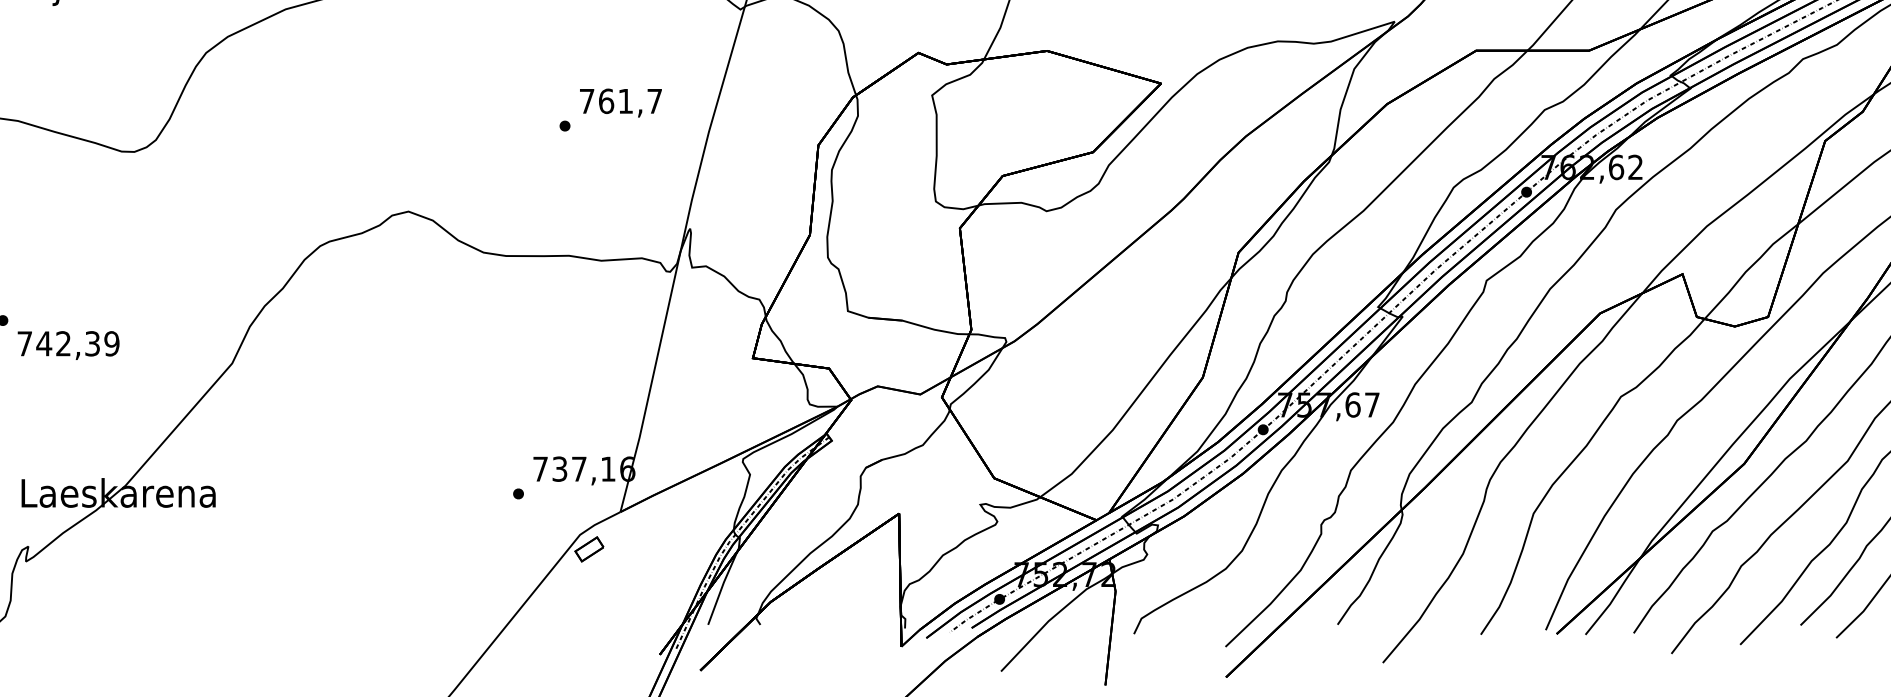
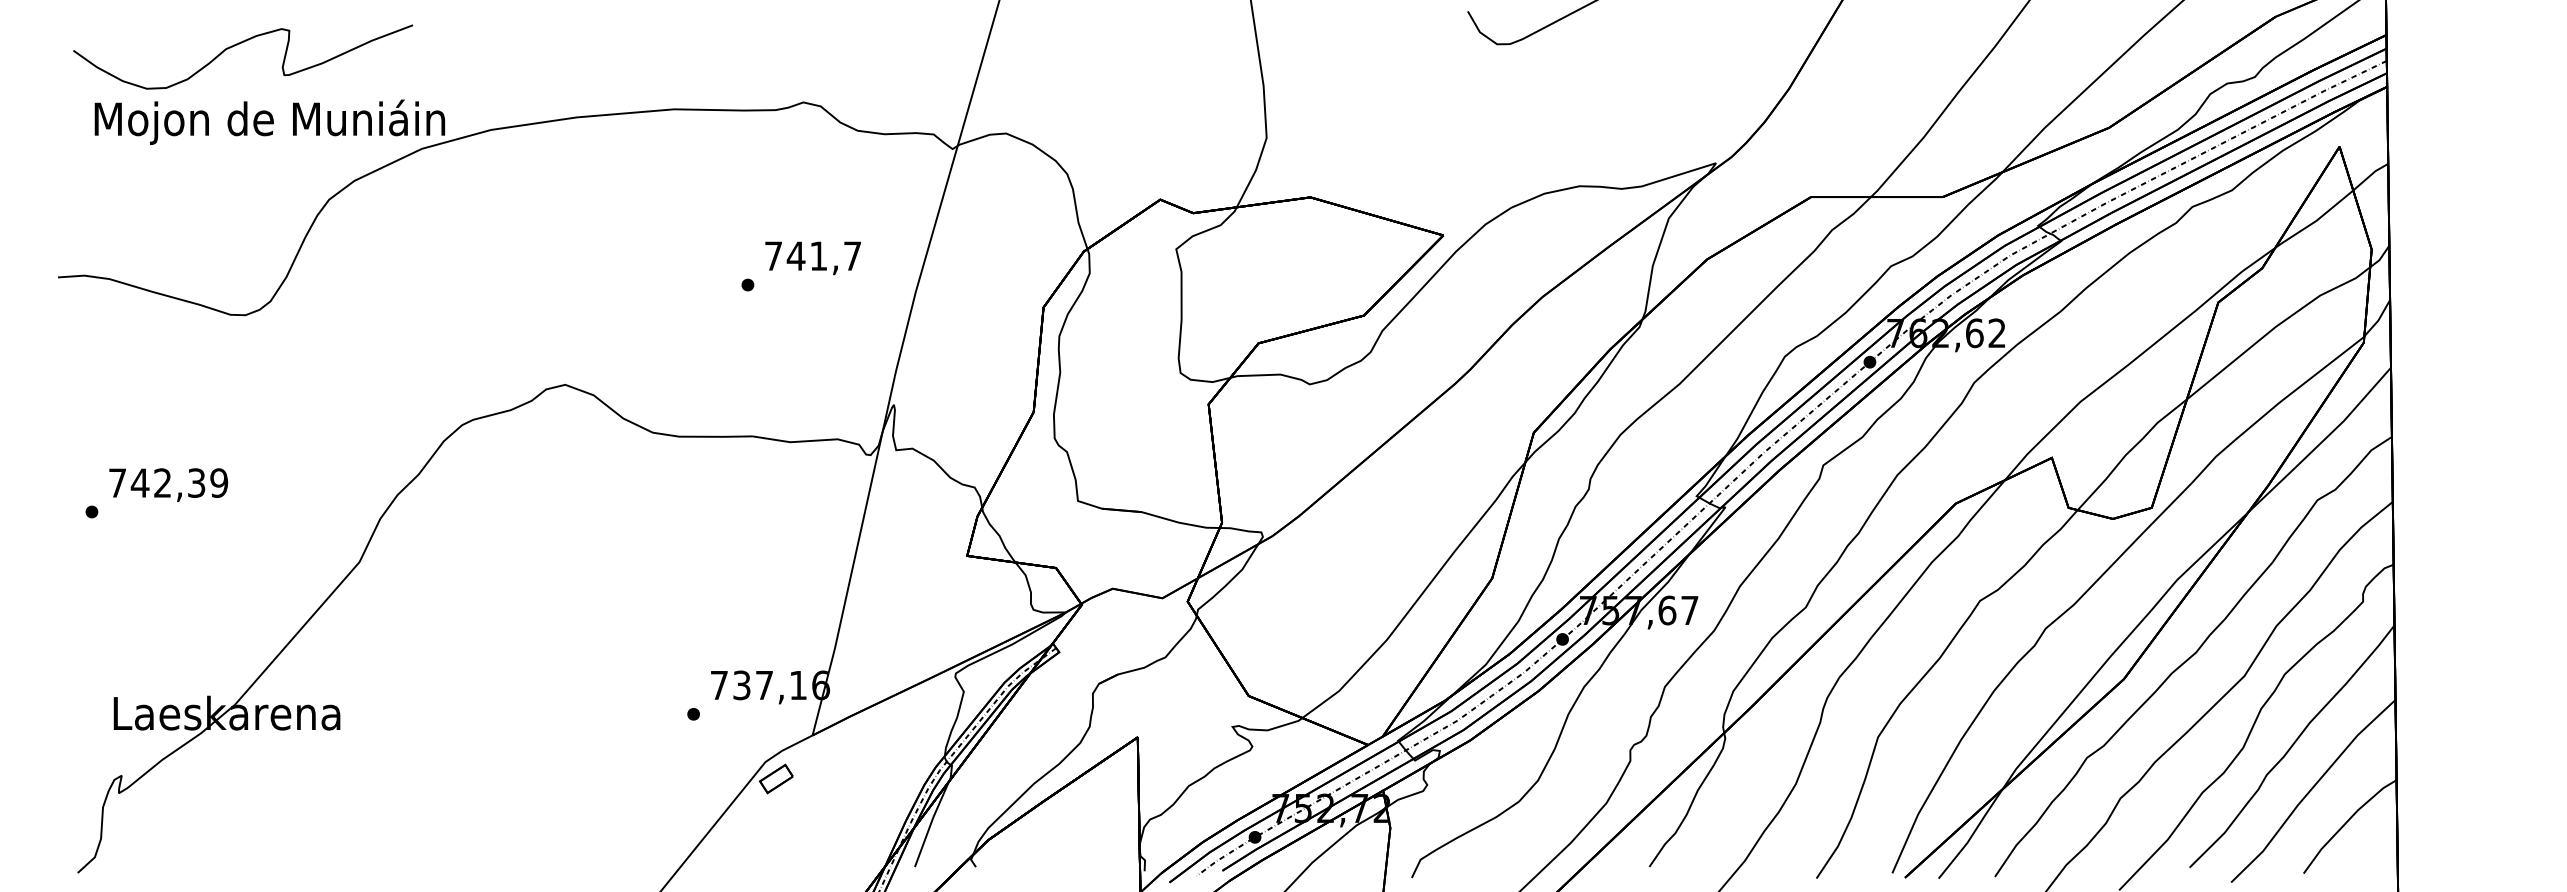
text: (605, 101) -> (795, 256), 761,7 -> 741,7
text: (68, 345) -> (168, 484), moved

